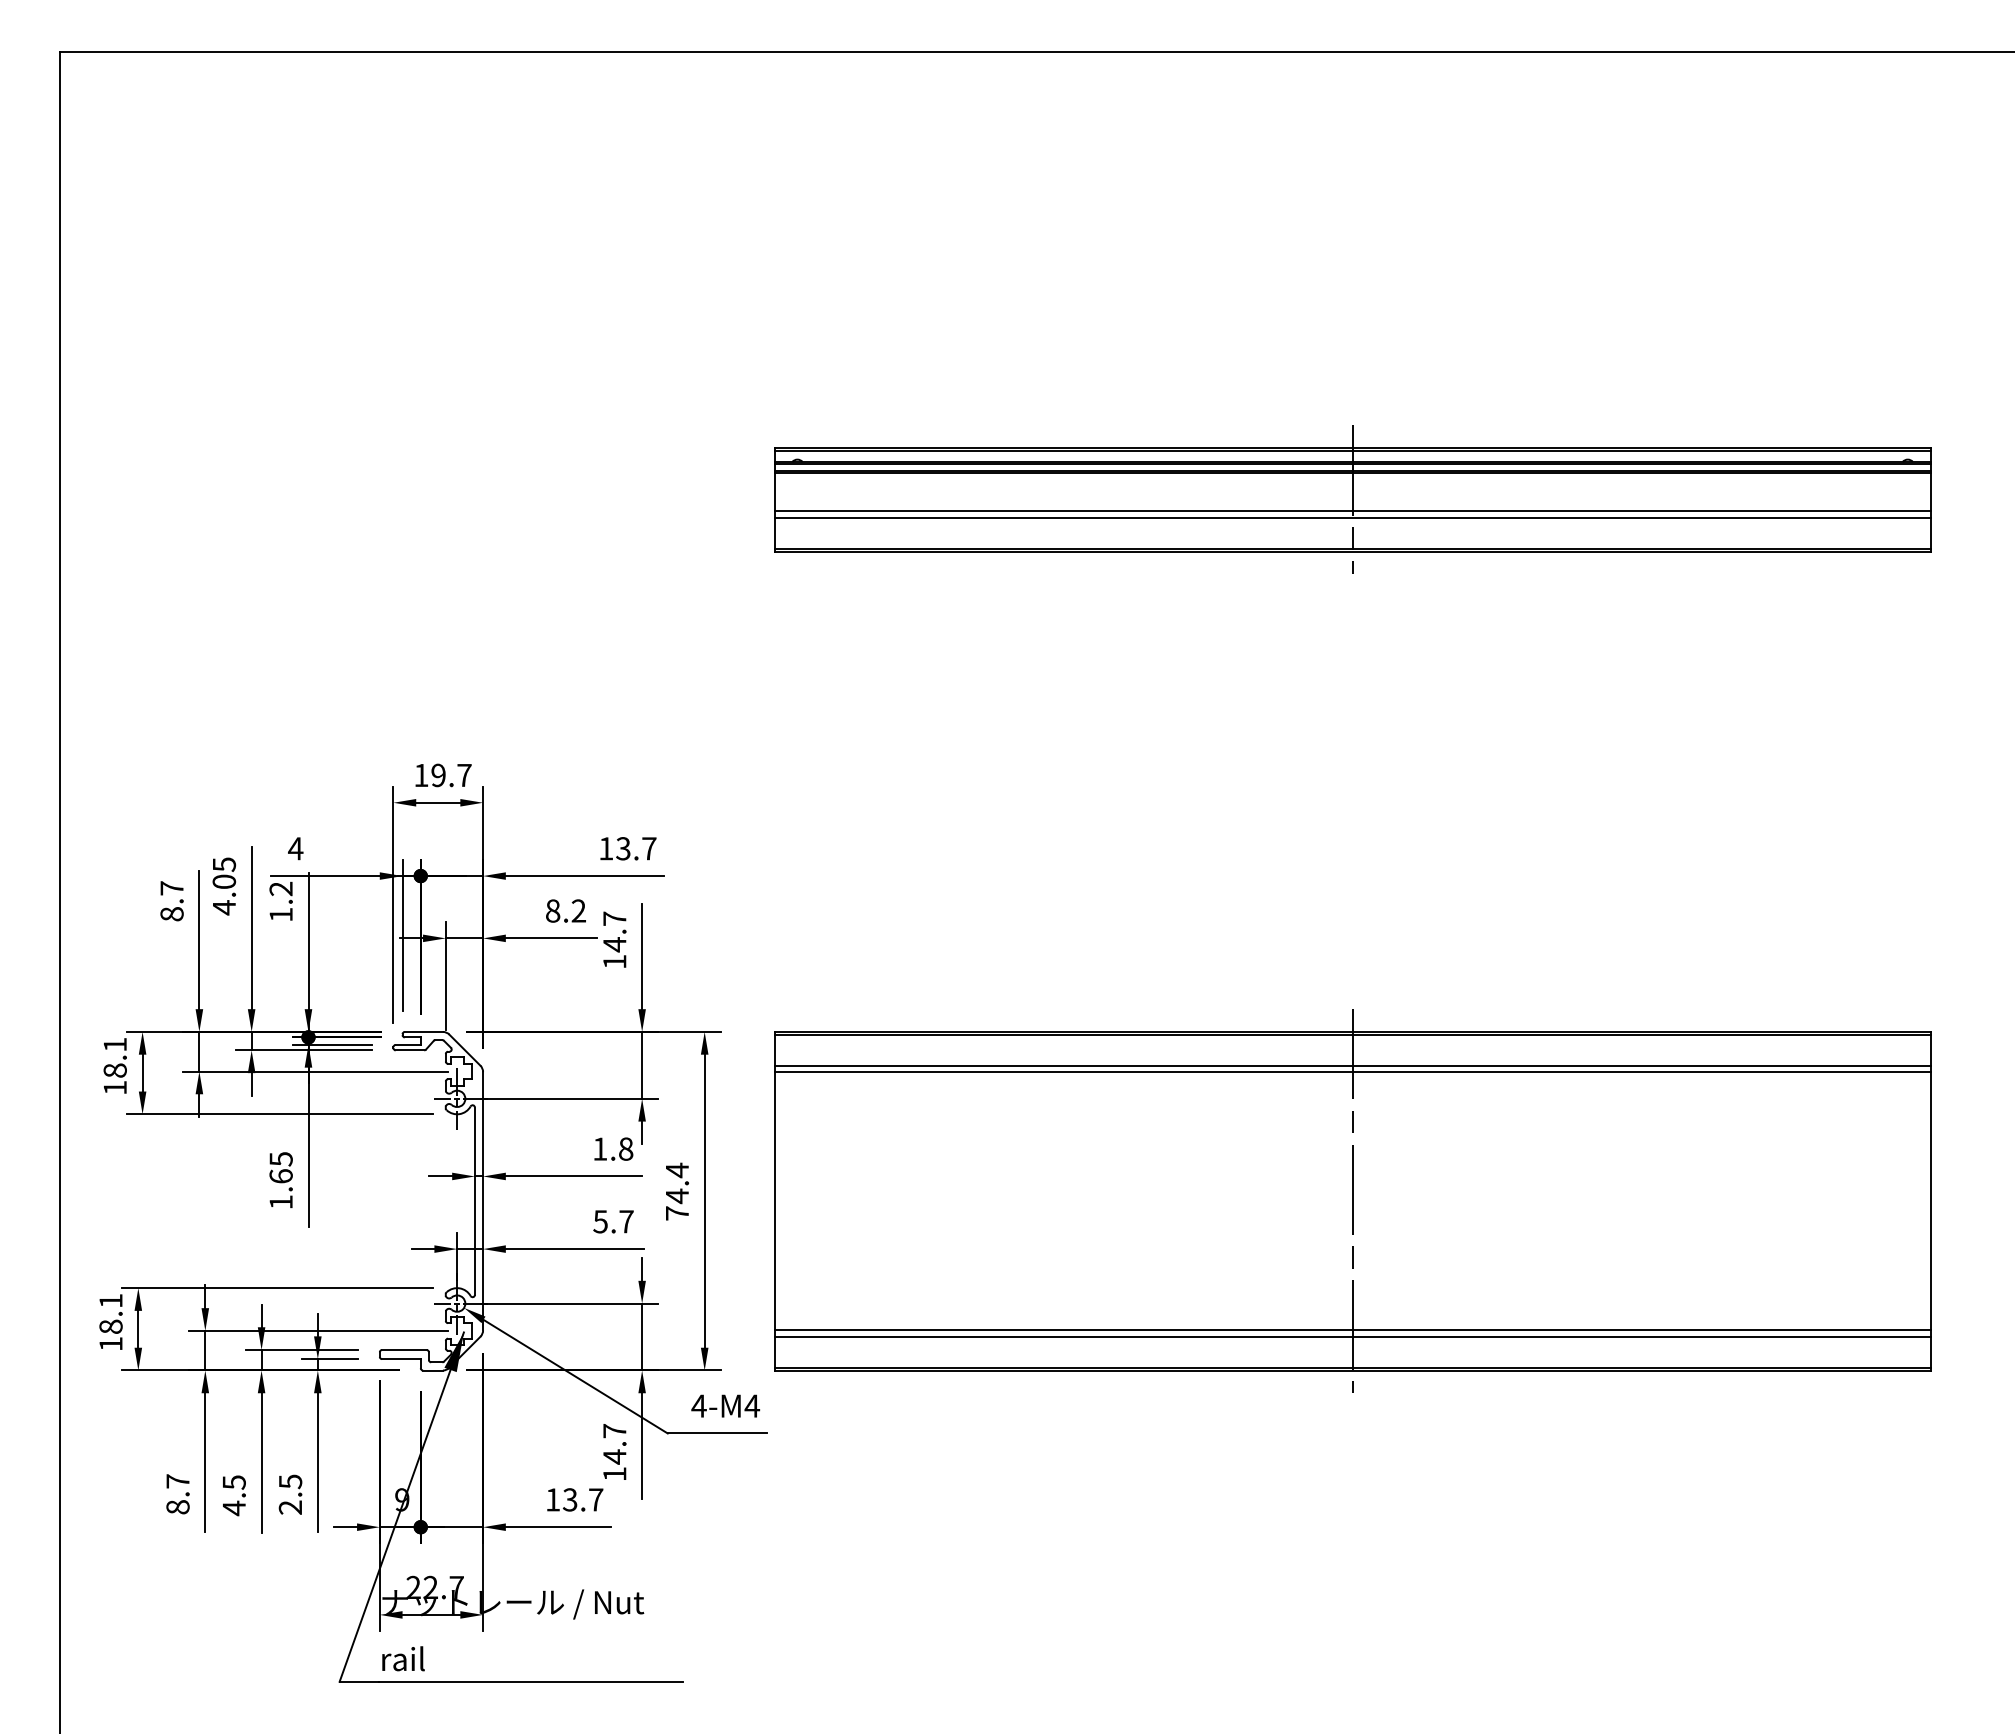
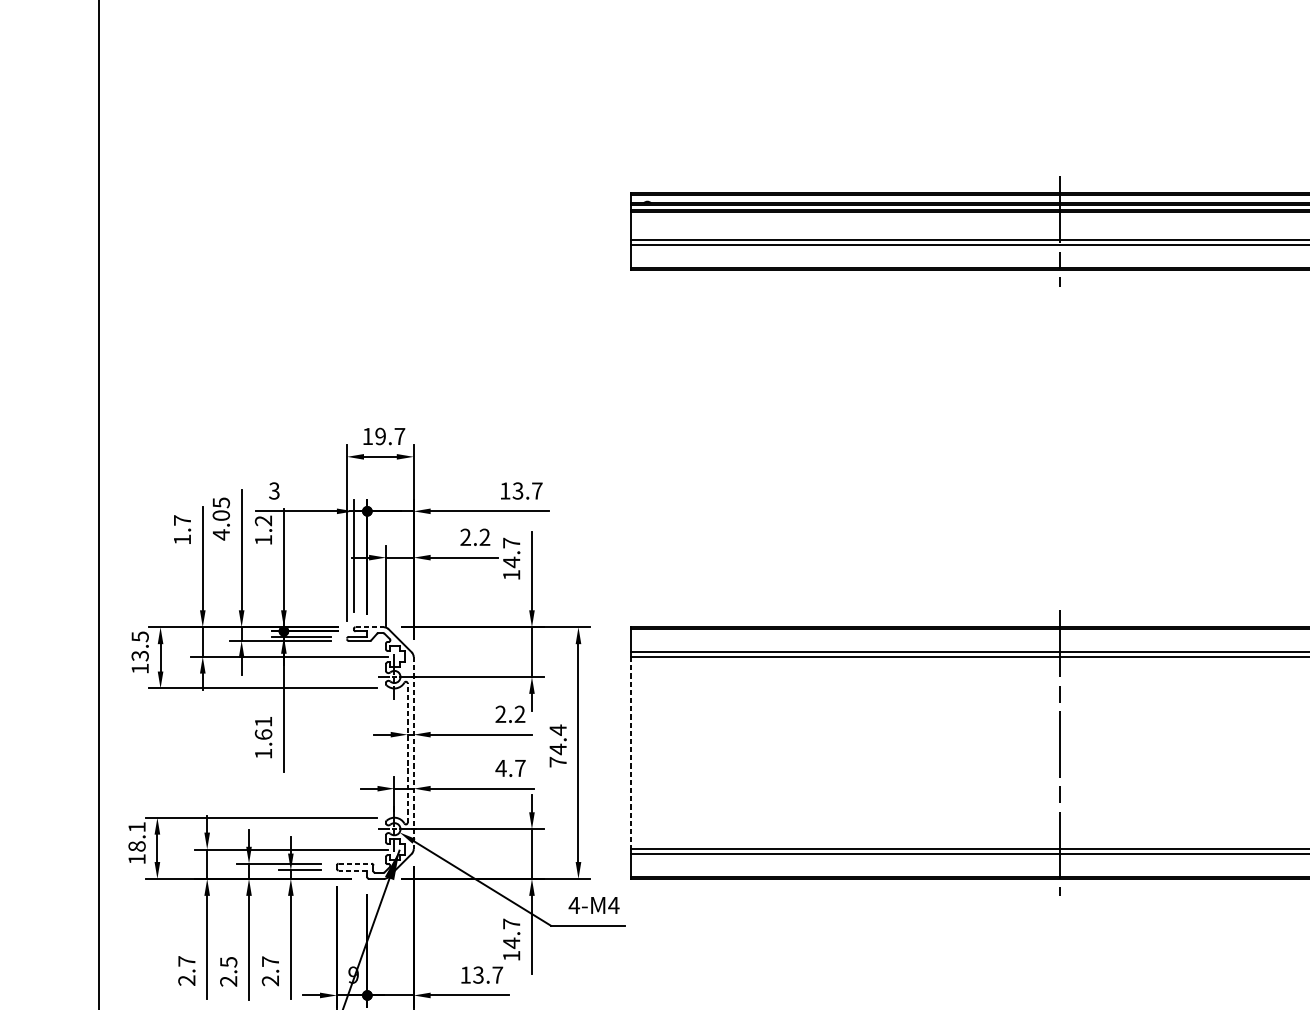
text: (295, 848) -> (274, 490), 4 -> 3
text: (553, 910) -> (466, 536), 8.2 -> 2.2
text: (171, 914) -> (182, 539), 8.7 -> 1.7
line: (424, 1031) -> (370, 626), solid -> dashed
text: (114, 1057) -> (139, 646), 18.1 -> 13.5
text: (613, 1148) -> (510, 713), 1.8 -> 2.2
text: (280, 1159) -> (263, 722), 1.65 -> 1.61
line: (474, 1201) -> (407, 753), solid -> dashed
line: (483, 1201) -> (414, 753), solid -> dashed
line: (774, 1201) -> (630, 753), solid -> dashed
text: (600, 1221) -> (501, 768), 5.7 -> 4.7
line: (404, 1350) -> (355, 864), solid -> dashed
line: (400, 1359) -> (352, 870), solid -> dashed
text: (290, 1481) -> (270, 961), 2.5 -> 2.7
text: (177, 1507) -> (186, 980), 8.7 -> 2.7
text: (233, 1508) -> (228, 981), 4.5 -> 2.5

